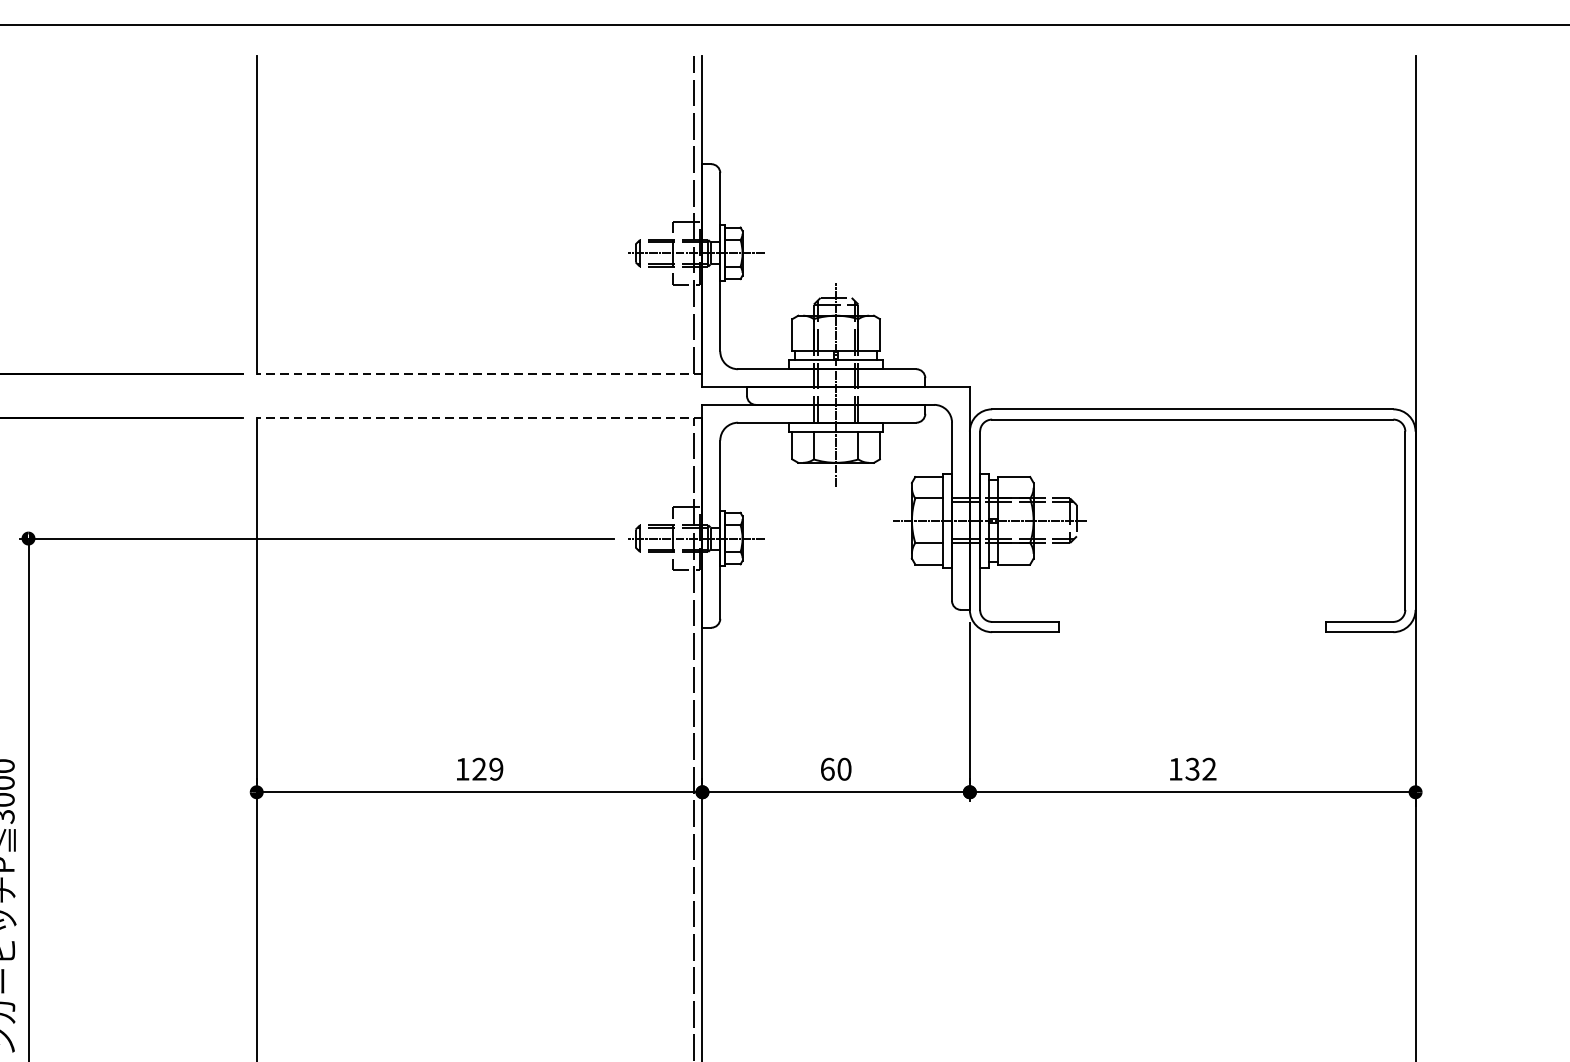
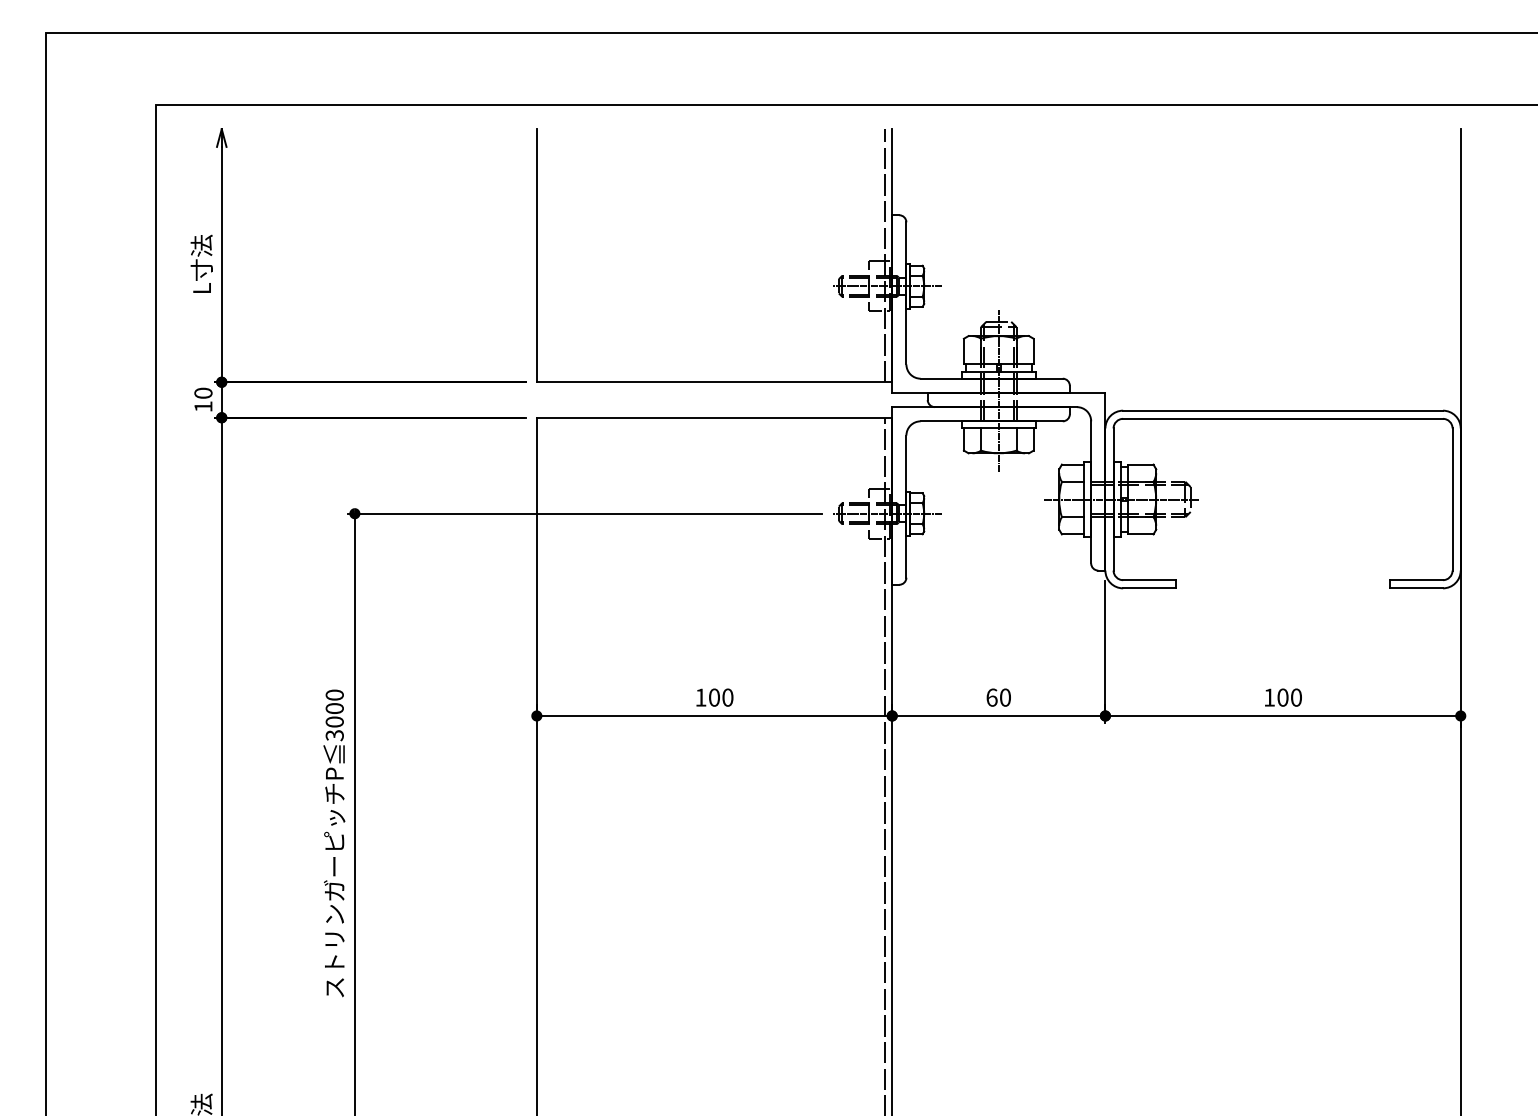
line: (479, 373) -> (714, 382), dashed -> solid
line: (479, 417) -> (714, 417), dashed -> solid
text: (487, 769) -> (720, 697), 129 -> 100
text: (1200, 769) -> (1289, 697), 132 -> 100

